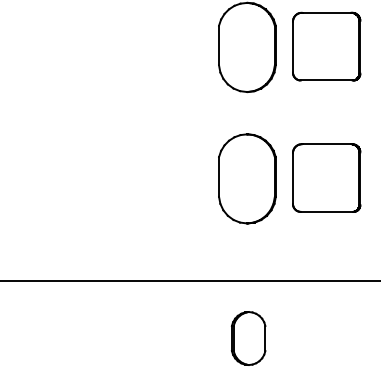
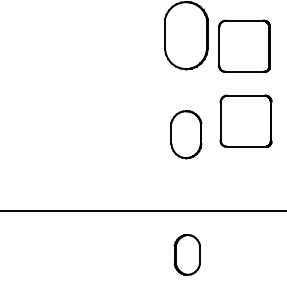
part: (326, 46) -> (244, 46), moved
part: (326, 177) -> (245, 120), moved
part: (247, 178) -> (186, 134), size x0.7

